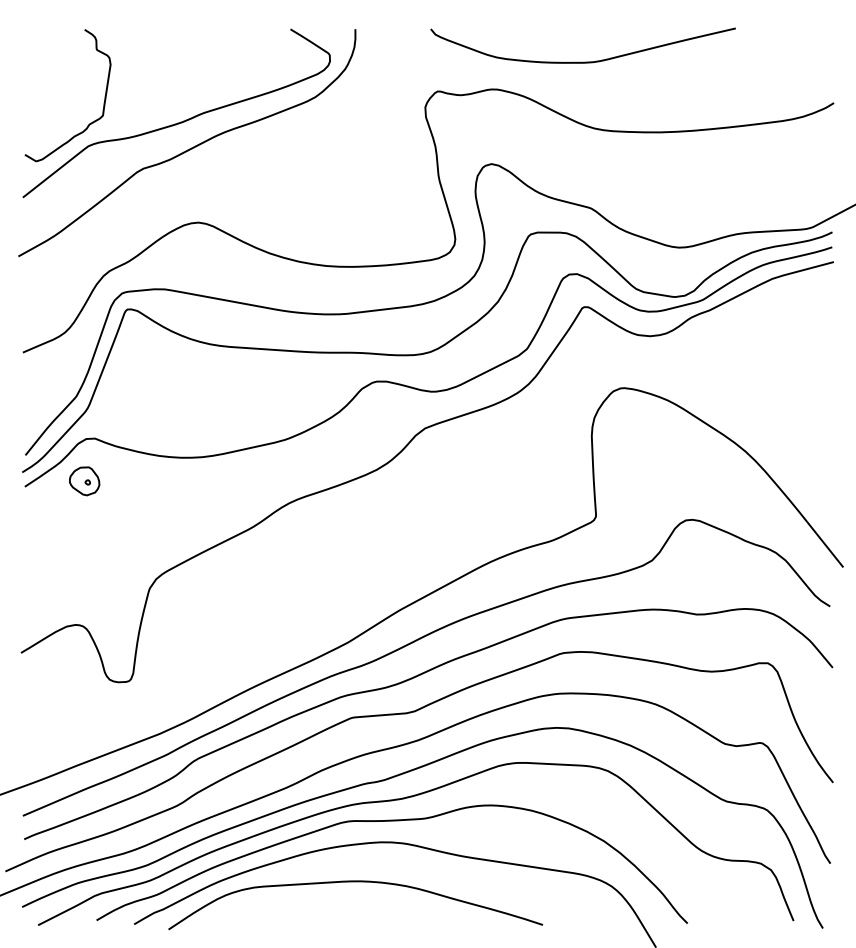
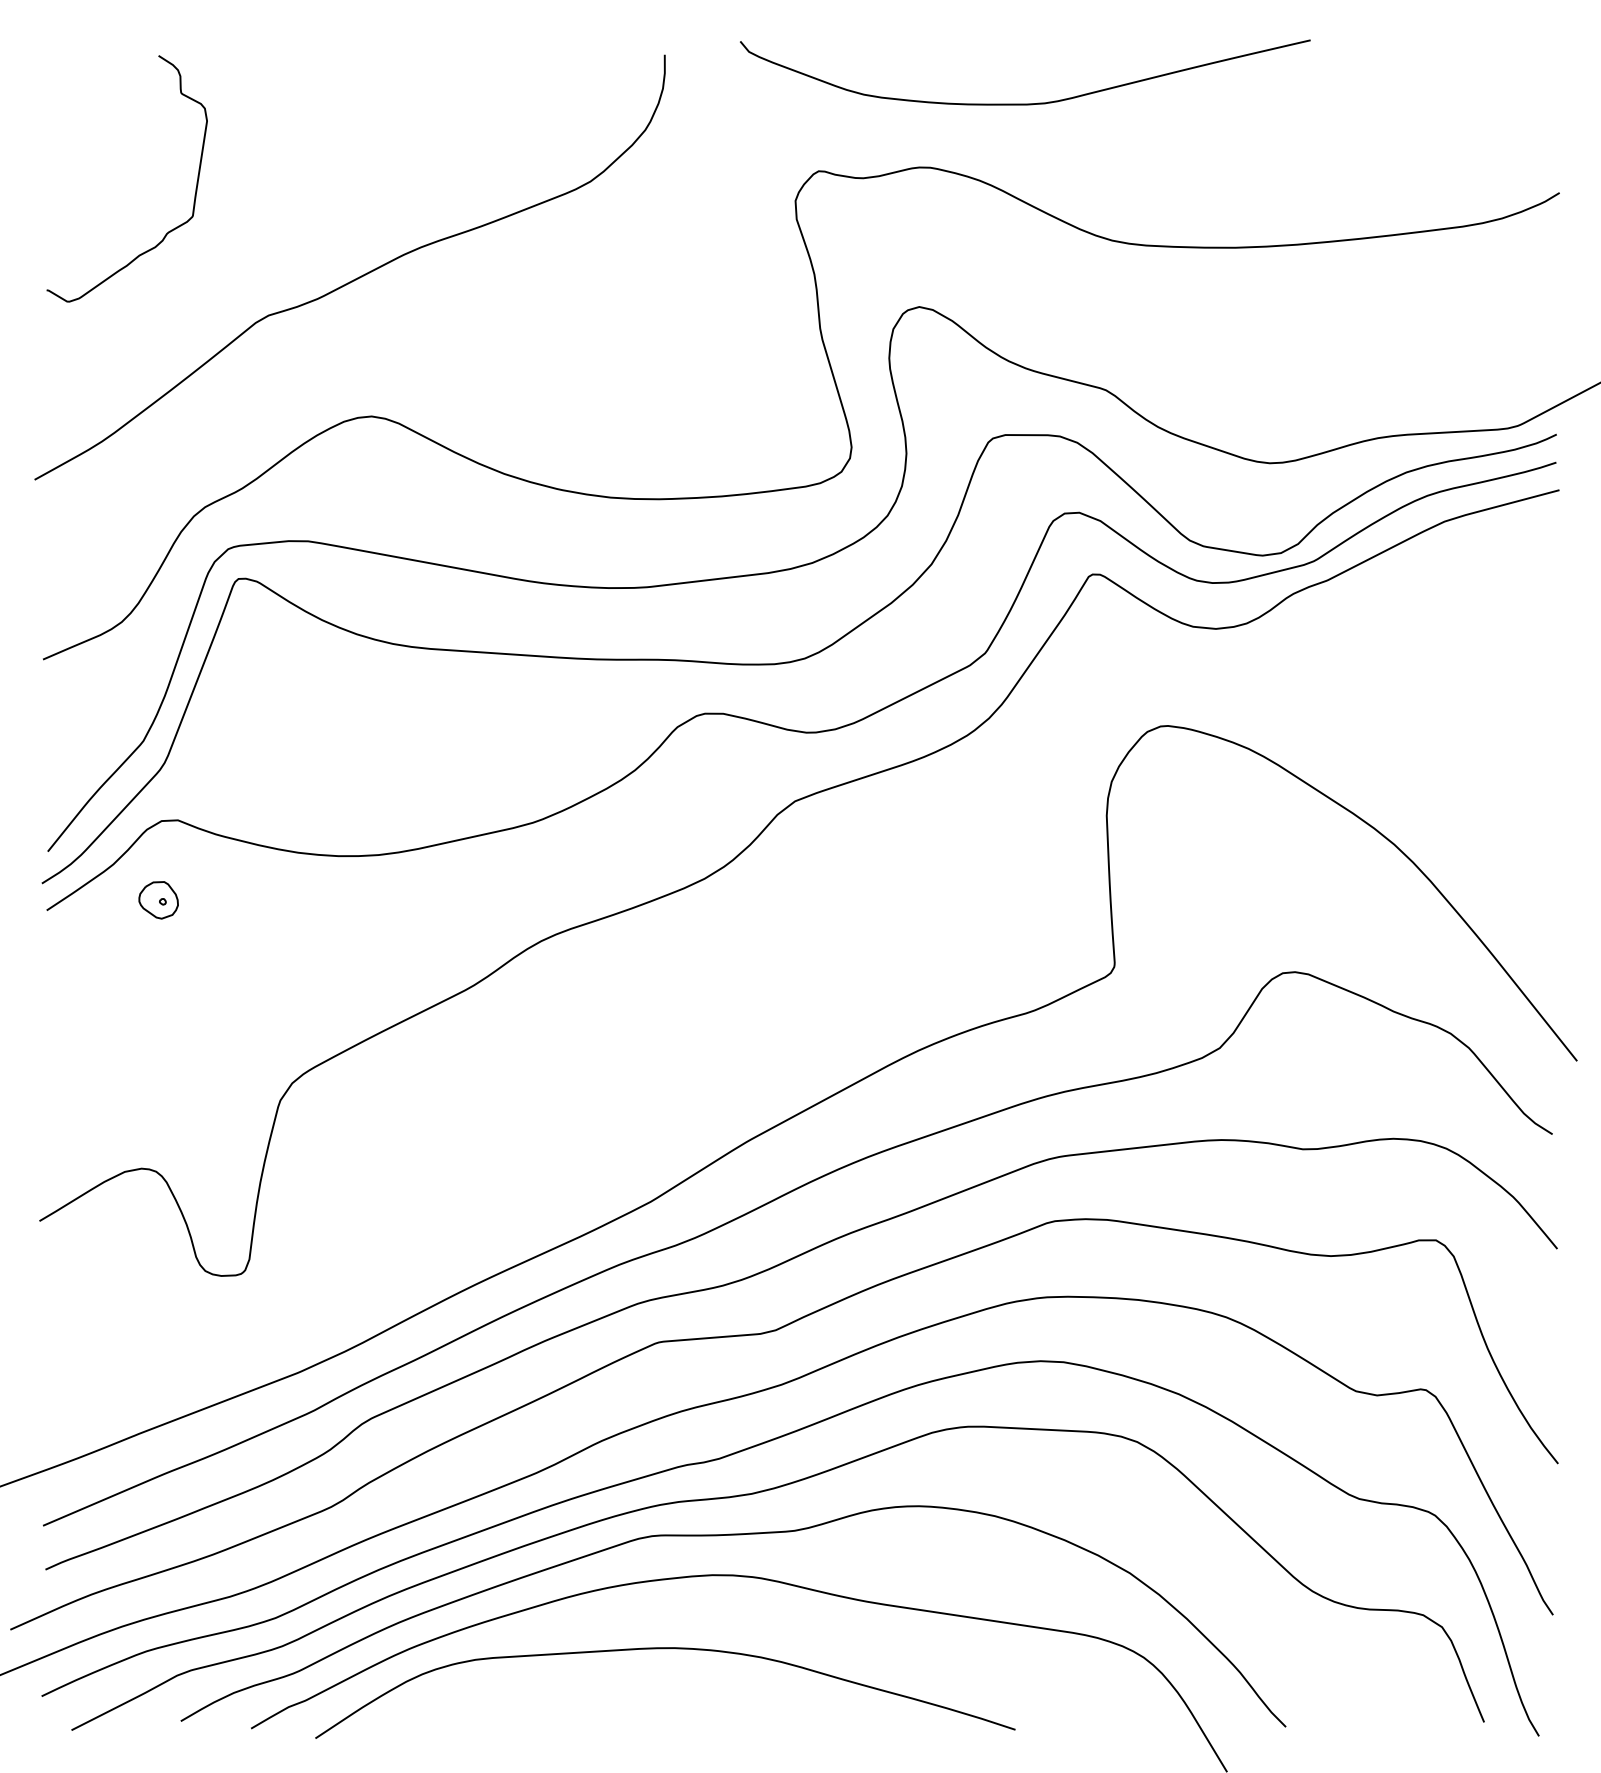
curve: (582, 61) -> (1023, 102), moved
curve: (180, 121) -> (337, 227), removed
part: (84, 481) -> (158, 900), size x0.7

